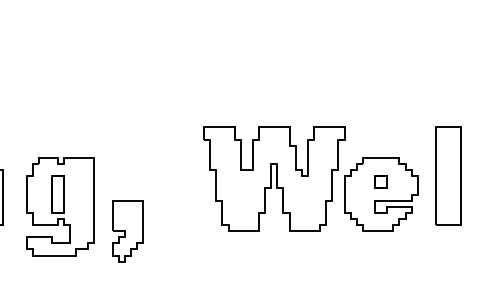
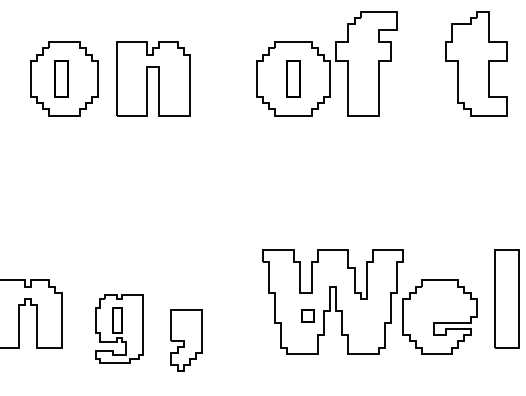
part: (380, 181) -> (307, 315), moved
part: (60, 205) -> (119, 328), size x0.7
part: (127, 230) -> (186, 340), moved

